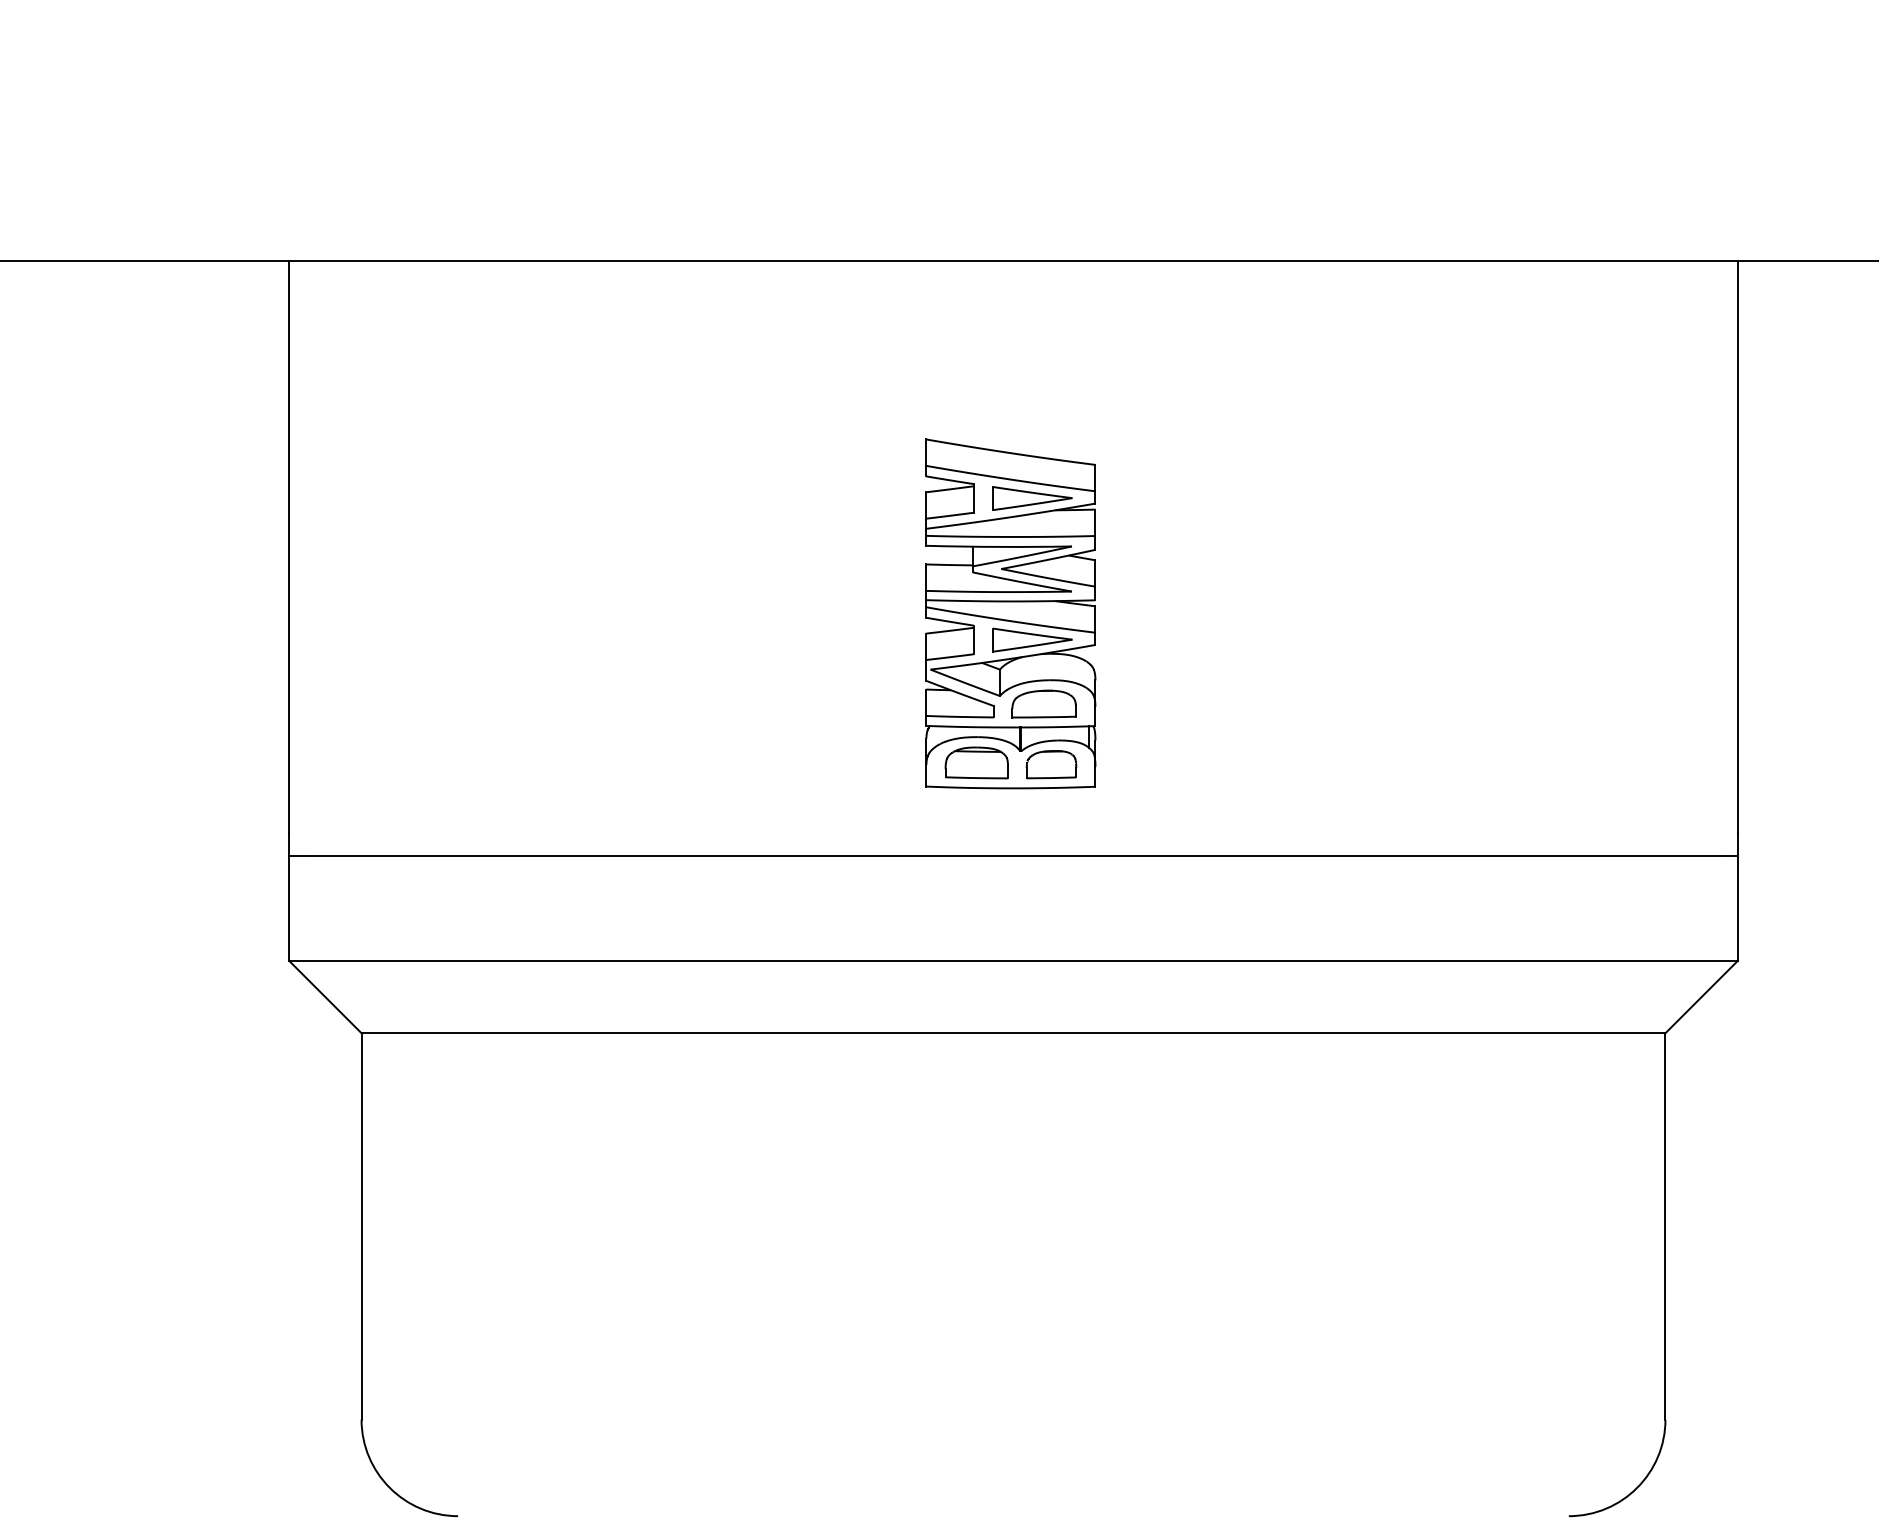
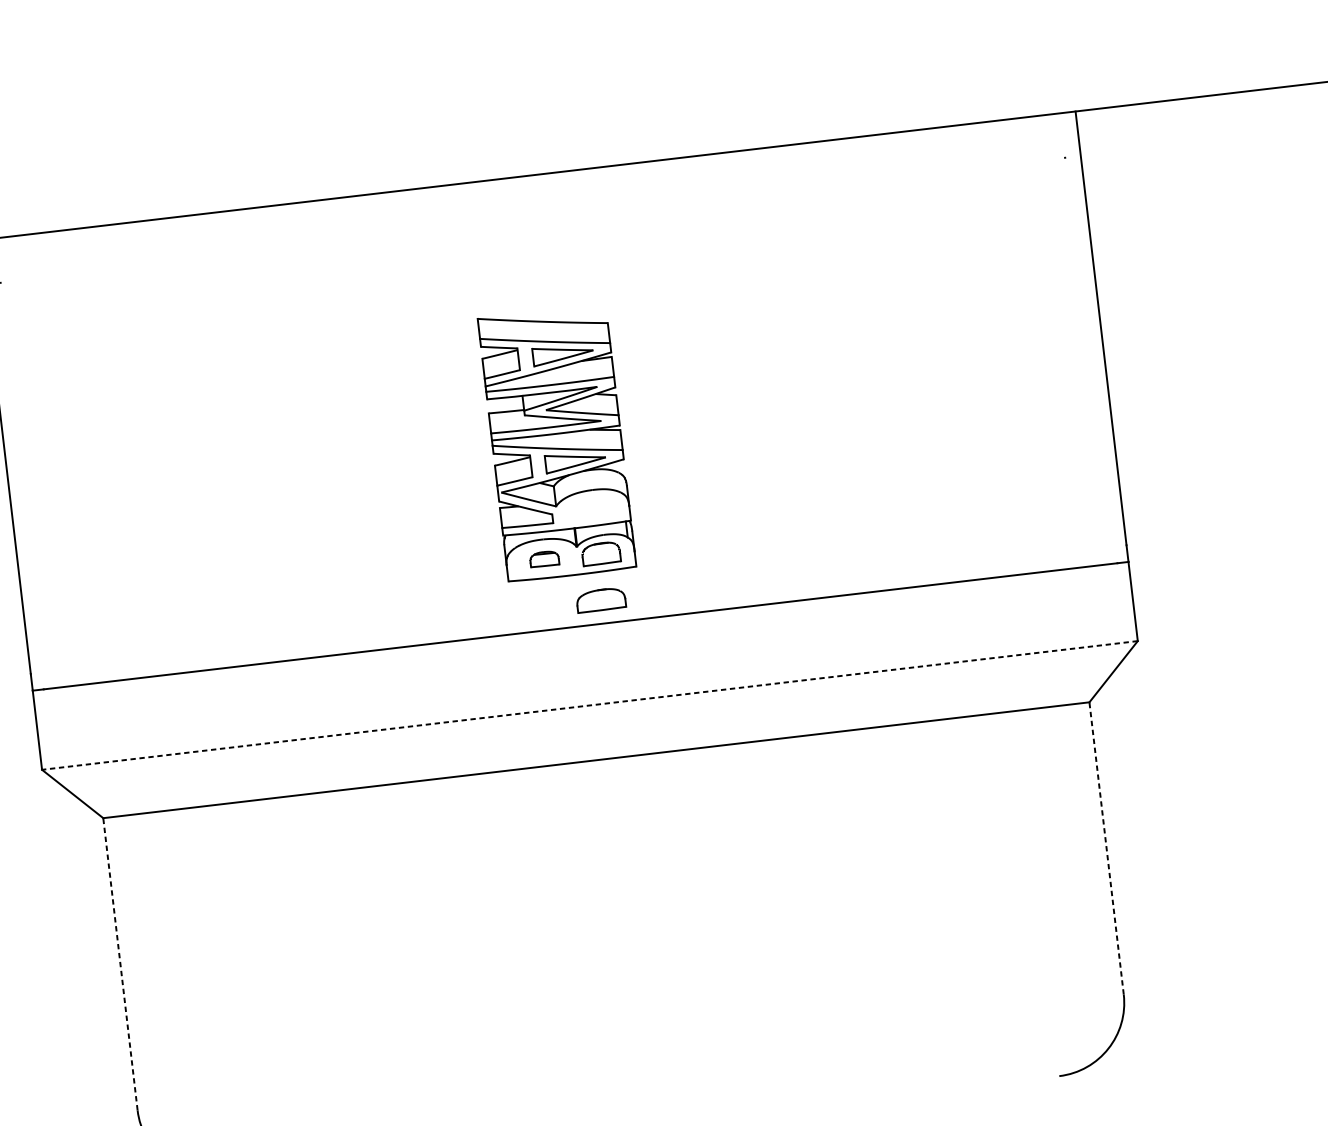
part: (1043, 703) -> (600, 599), moved
part: (976, 762) -> (544, 558), size x0.6
line: (1013, 960) -> (589, 705), solid -> dashed
line: (361, 1225) -> (120, 963), solid -> dashed
line: (1665, 1225) -> (1106, 847), solid -> dashed

